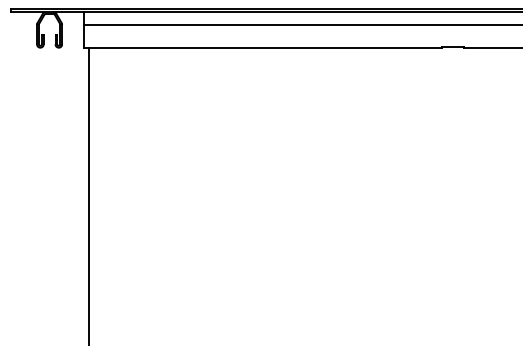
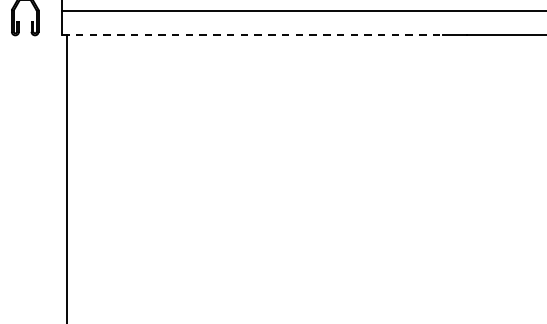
line: (262, 47) -> (251, 35), solid -> dashed

